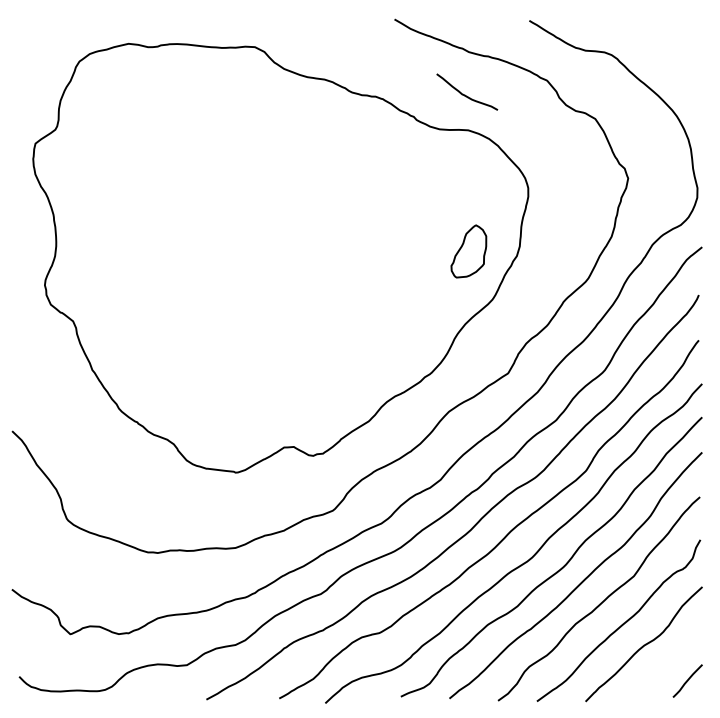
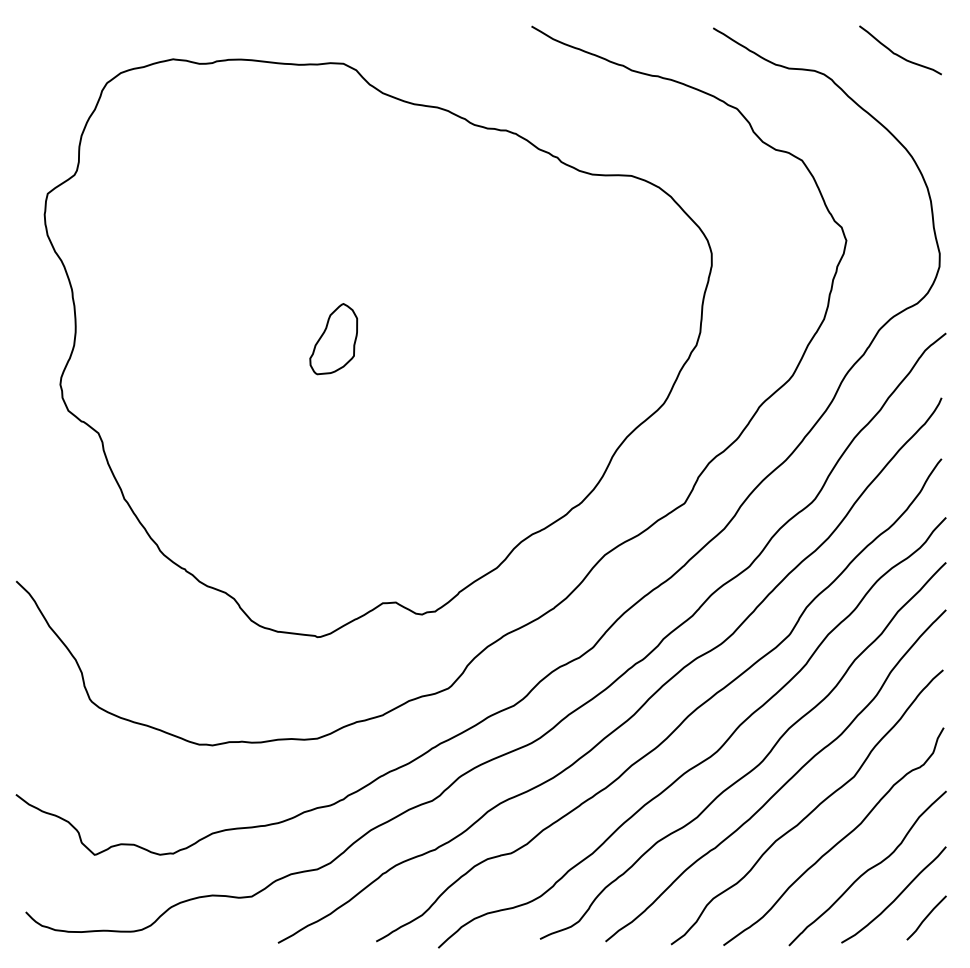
curve: (465, 95) -> (898, 54), moved
part: (468, 251) -> (333, 339), moved
curve: (665, 665) -> (896, 896), added

